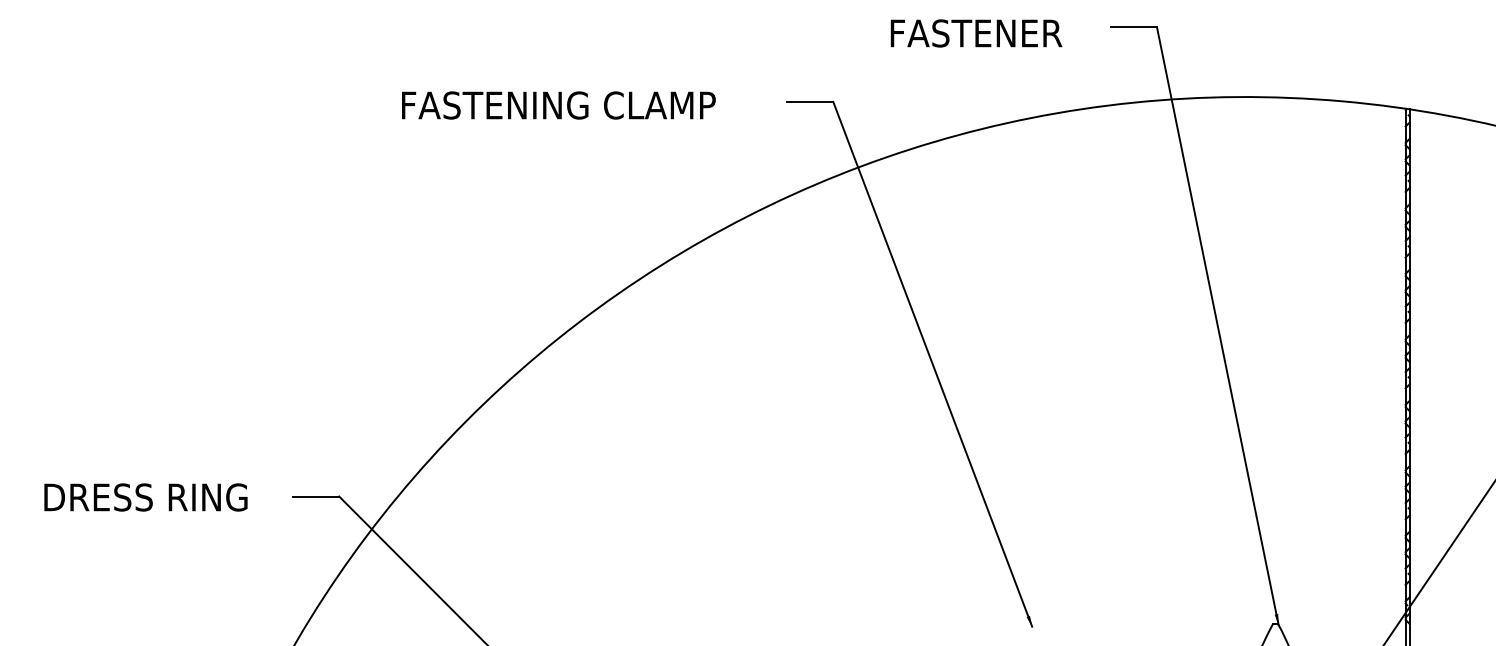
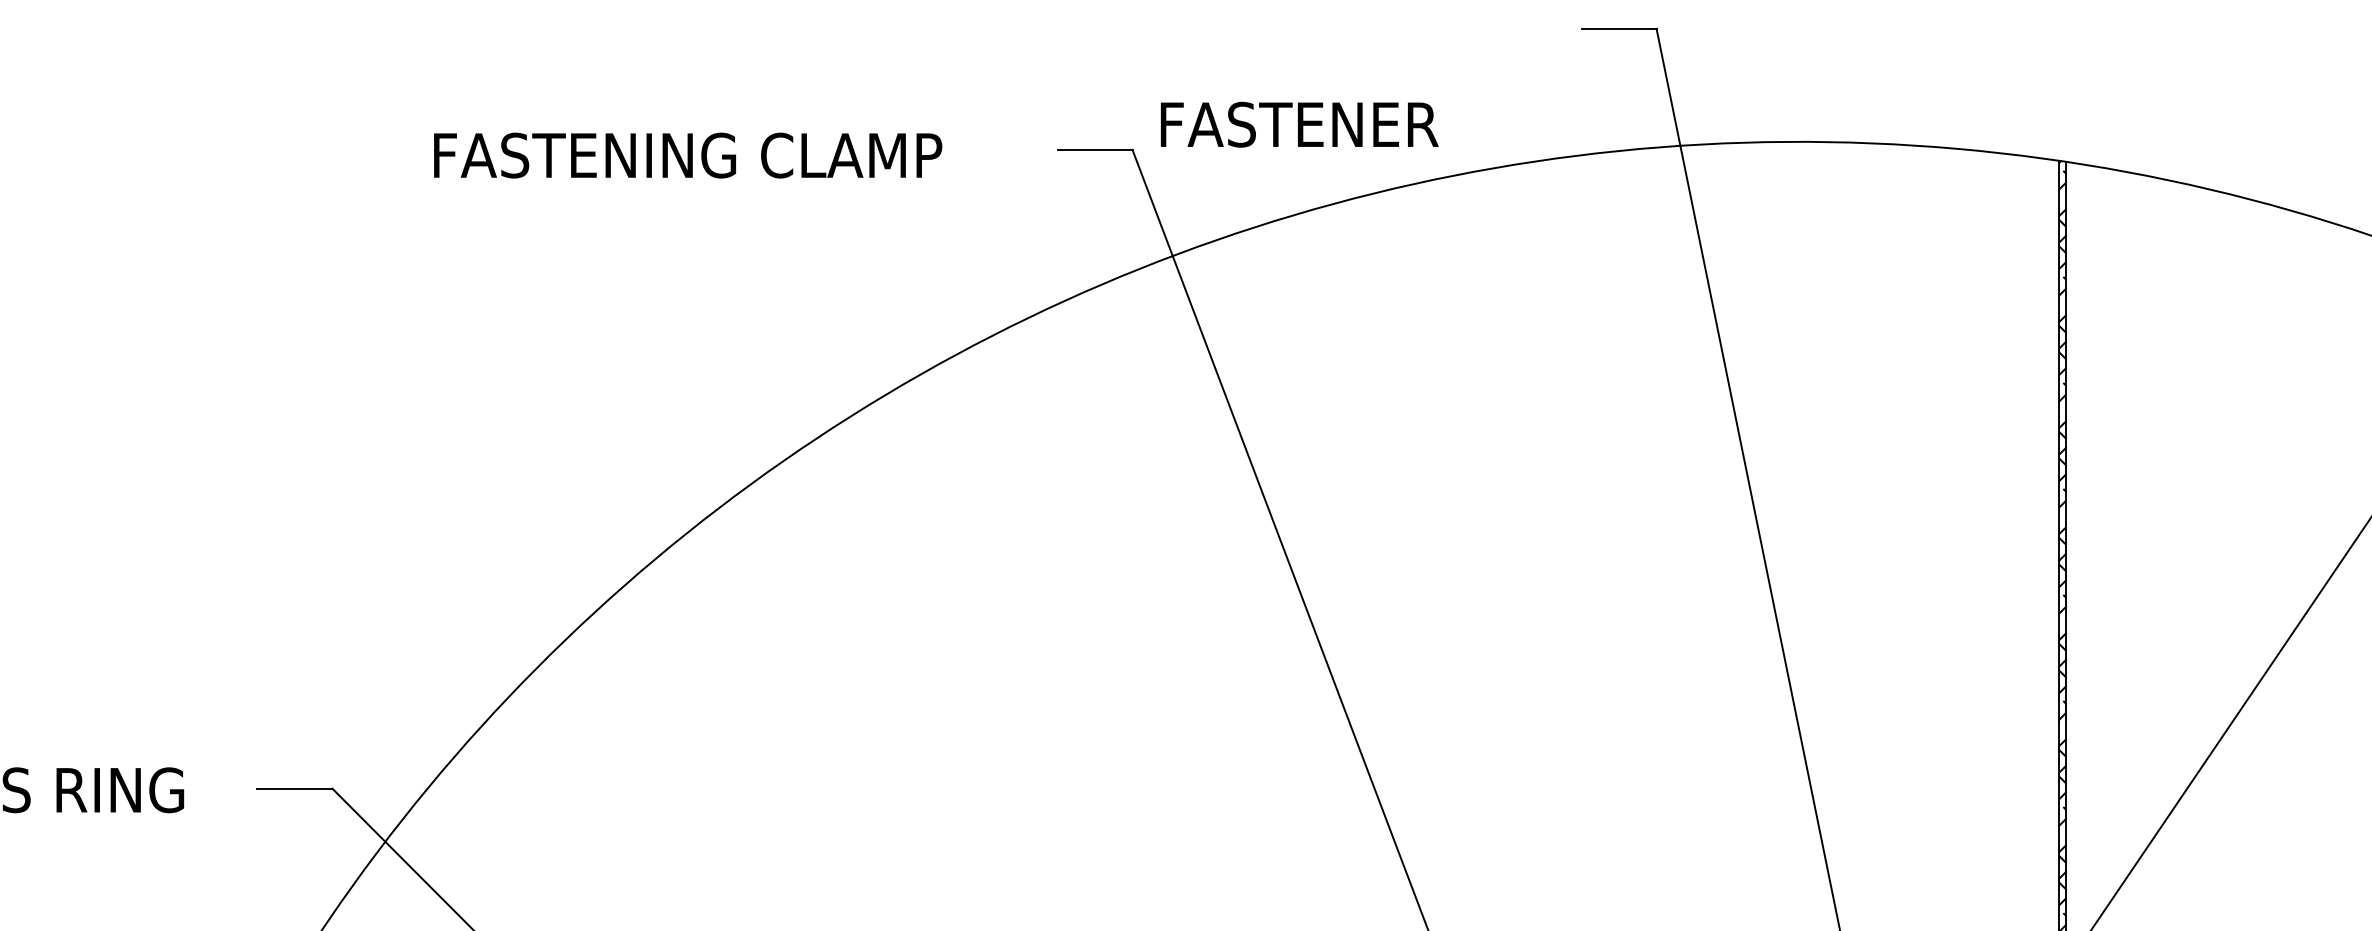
text: (976, 33) -> (1299, 124), moved

